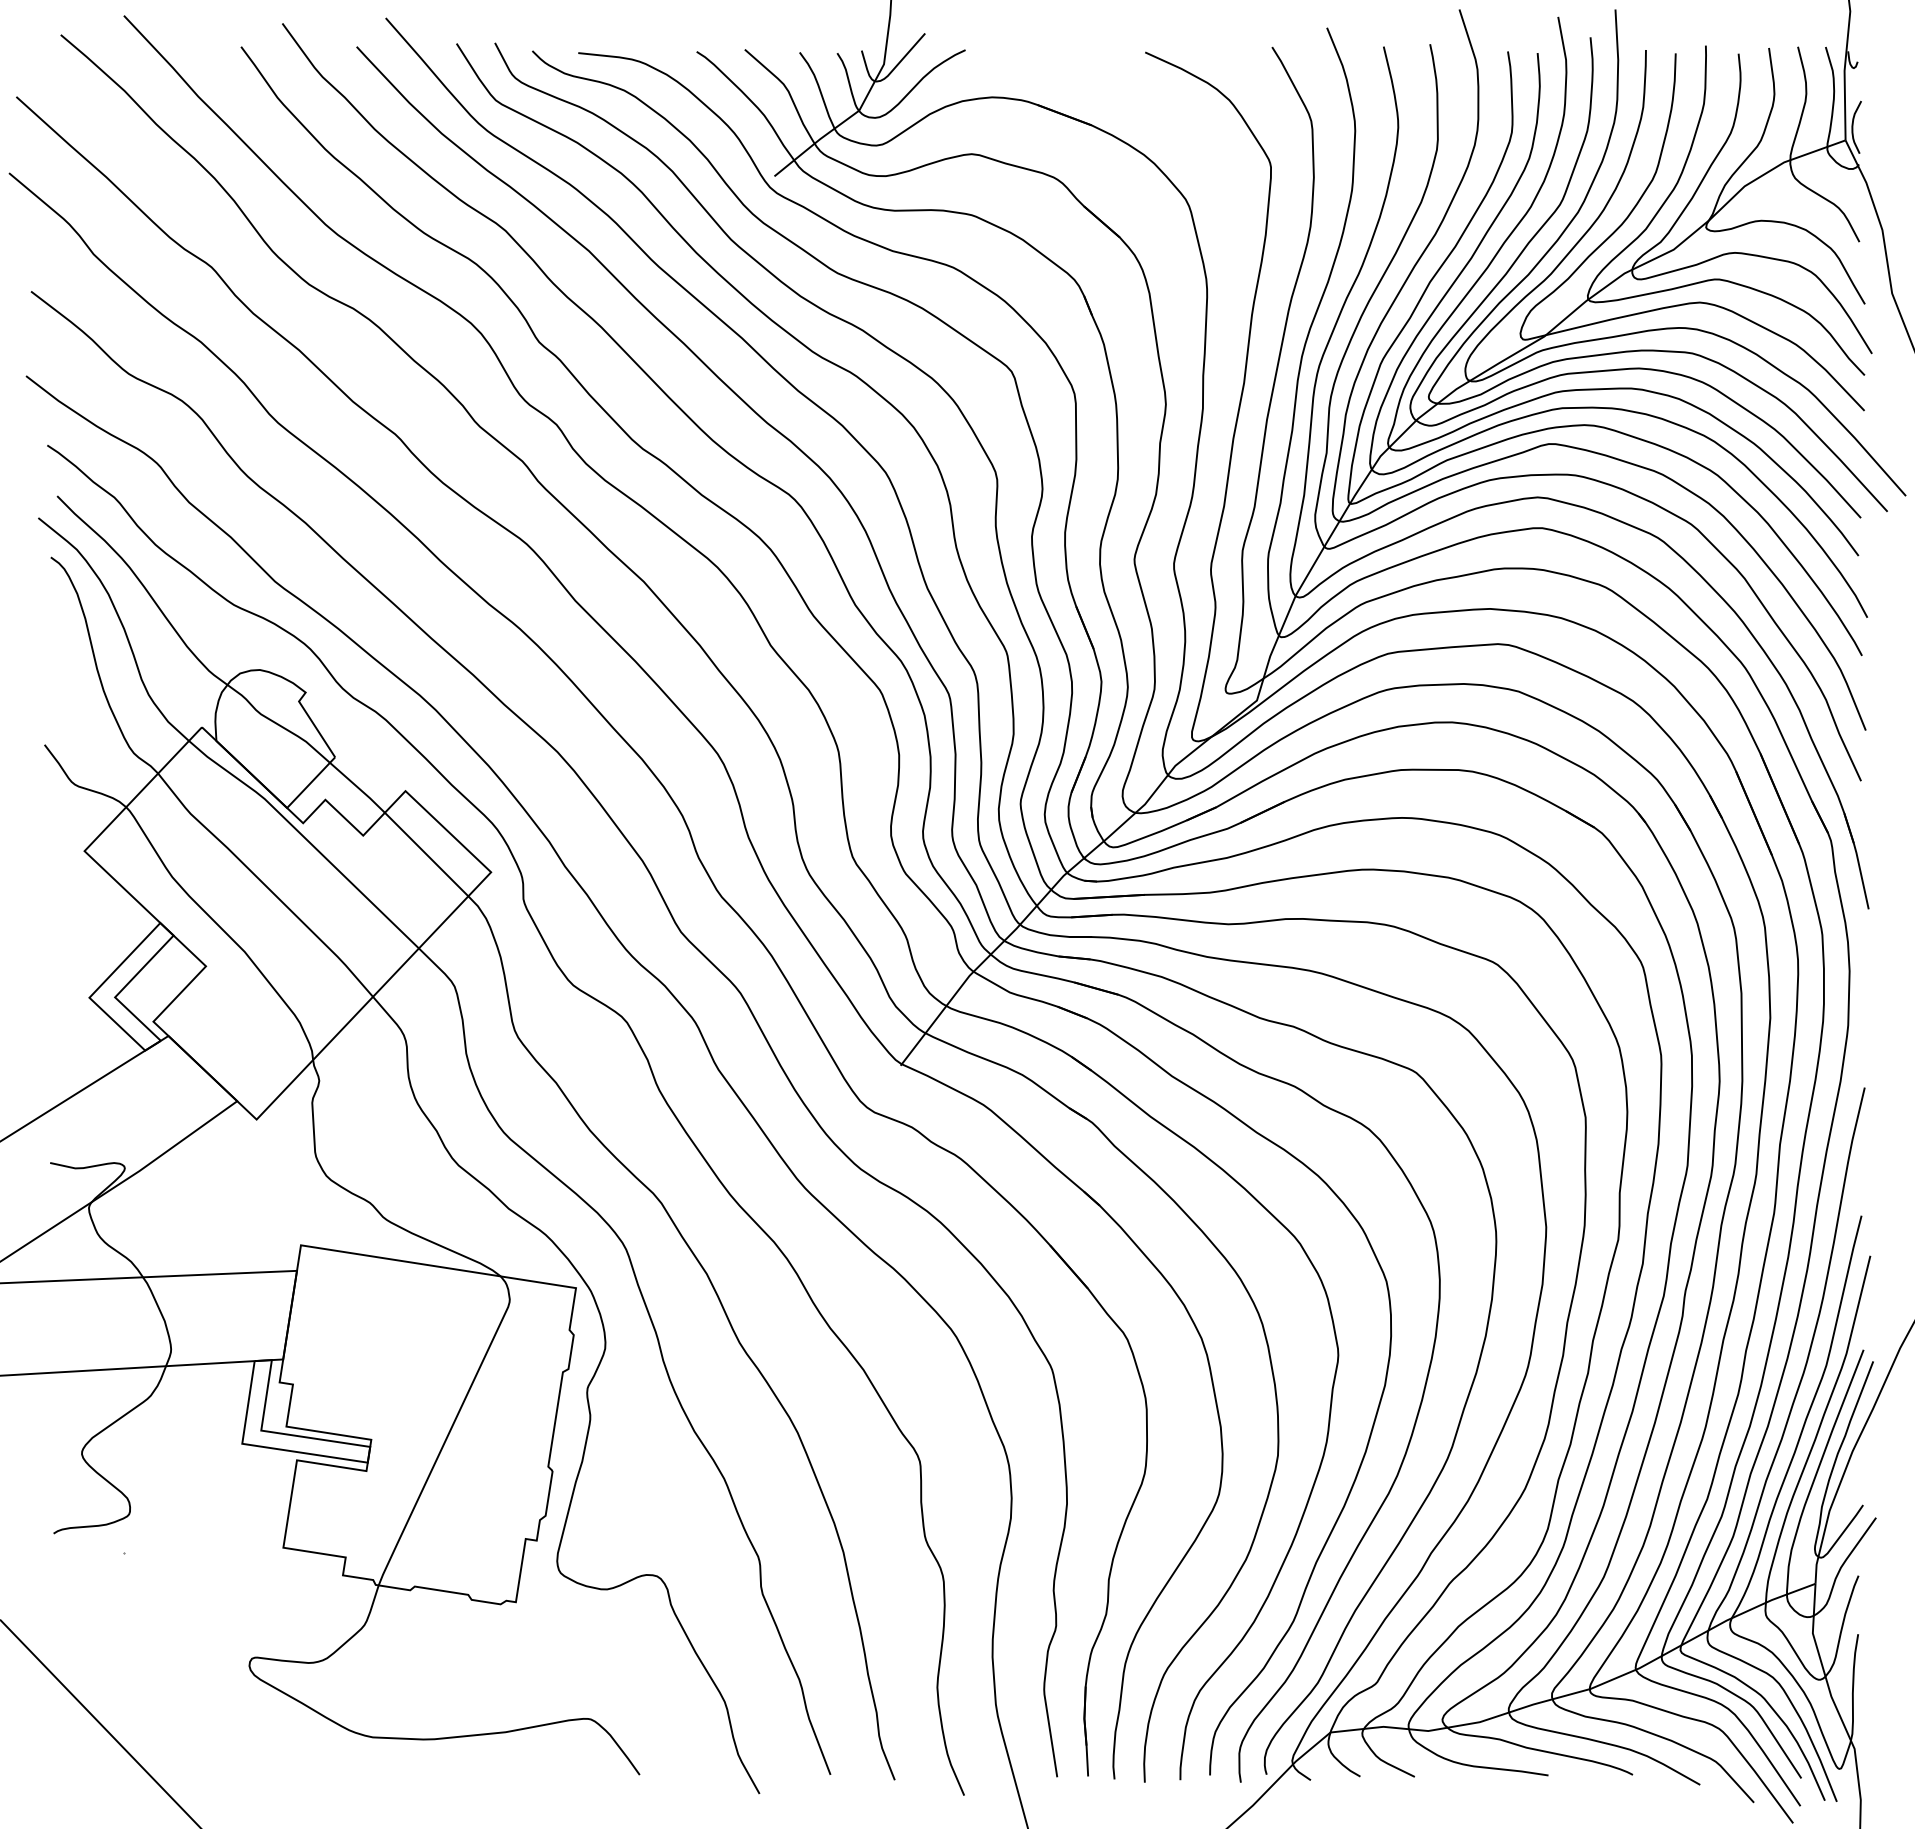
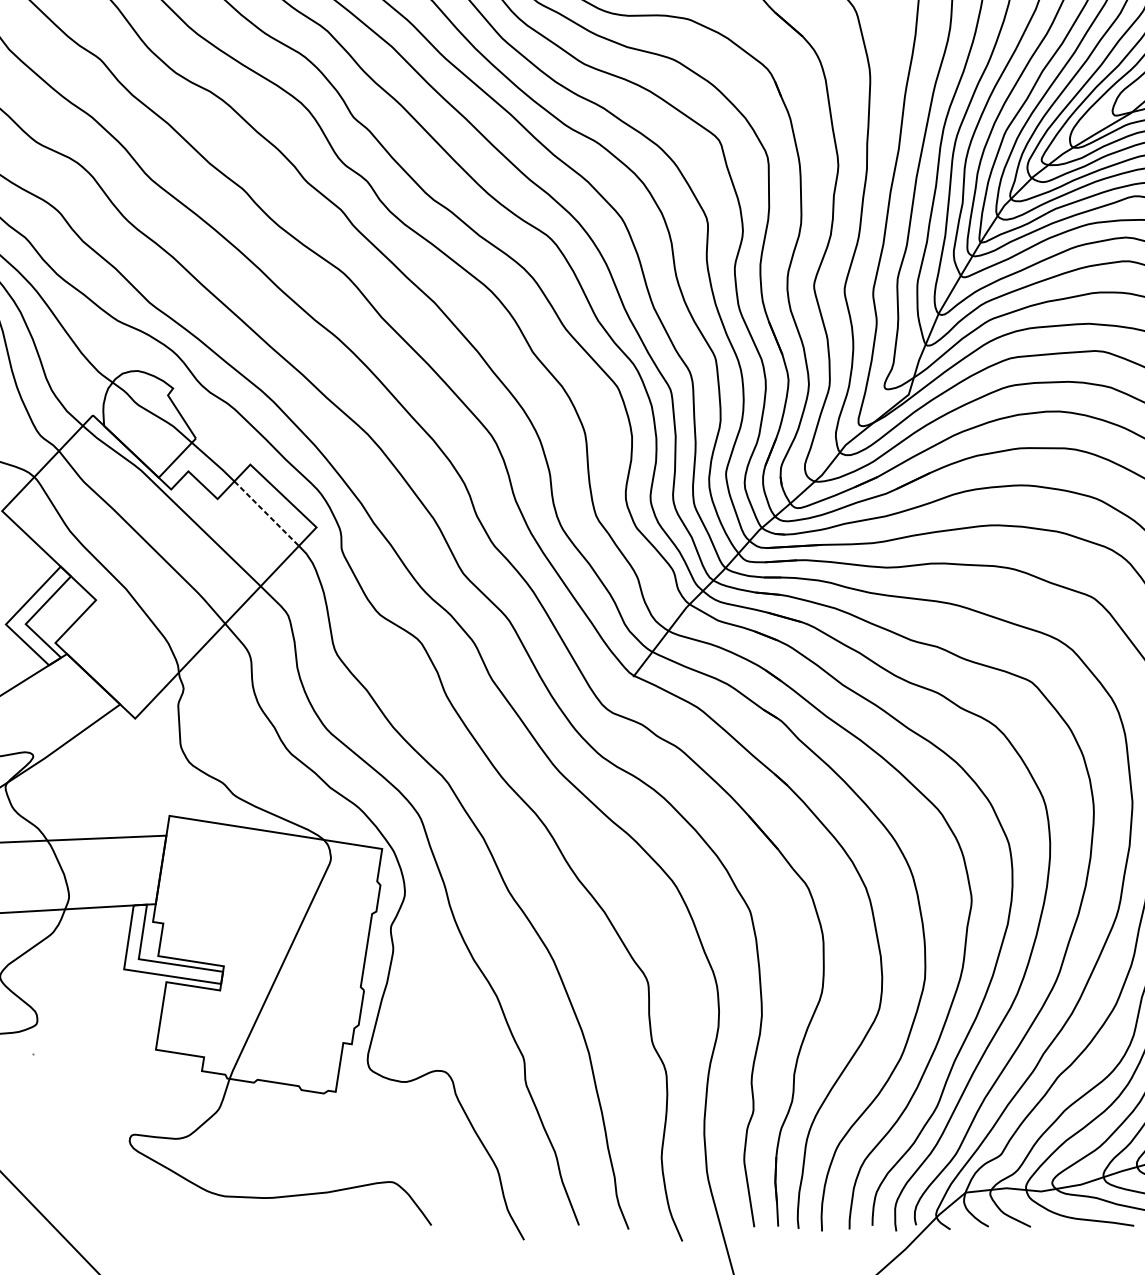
line: (426, 854) -> (266, 513), solid -> dashed

